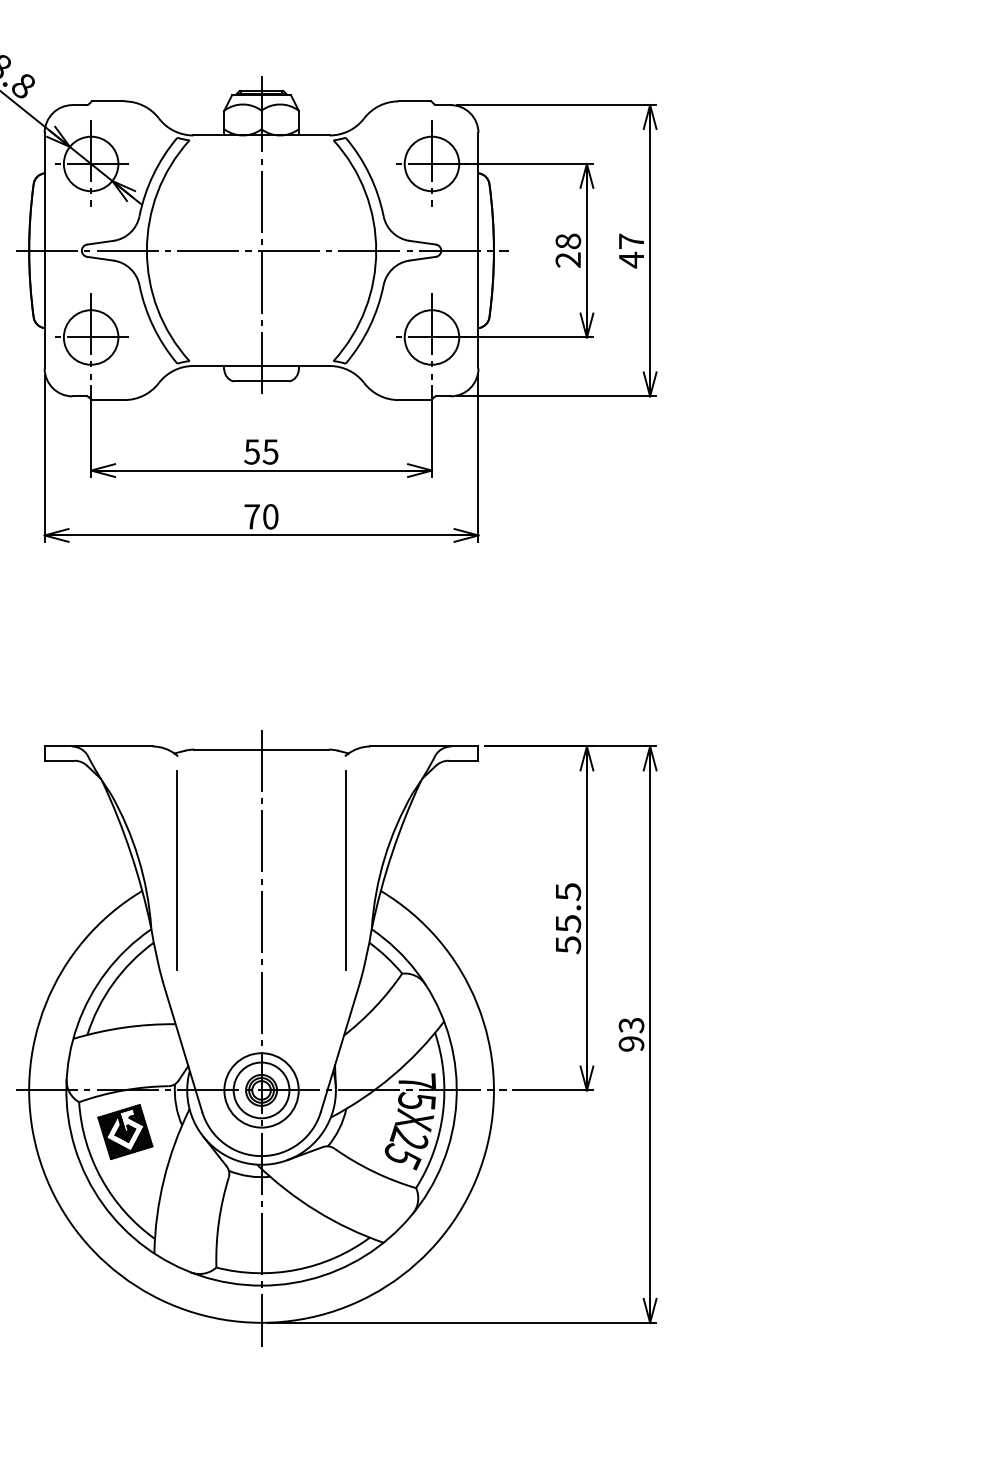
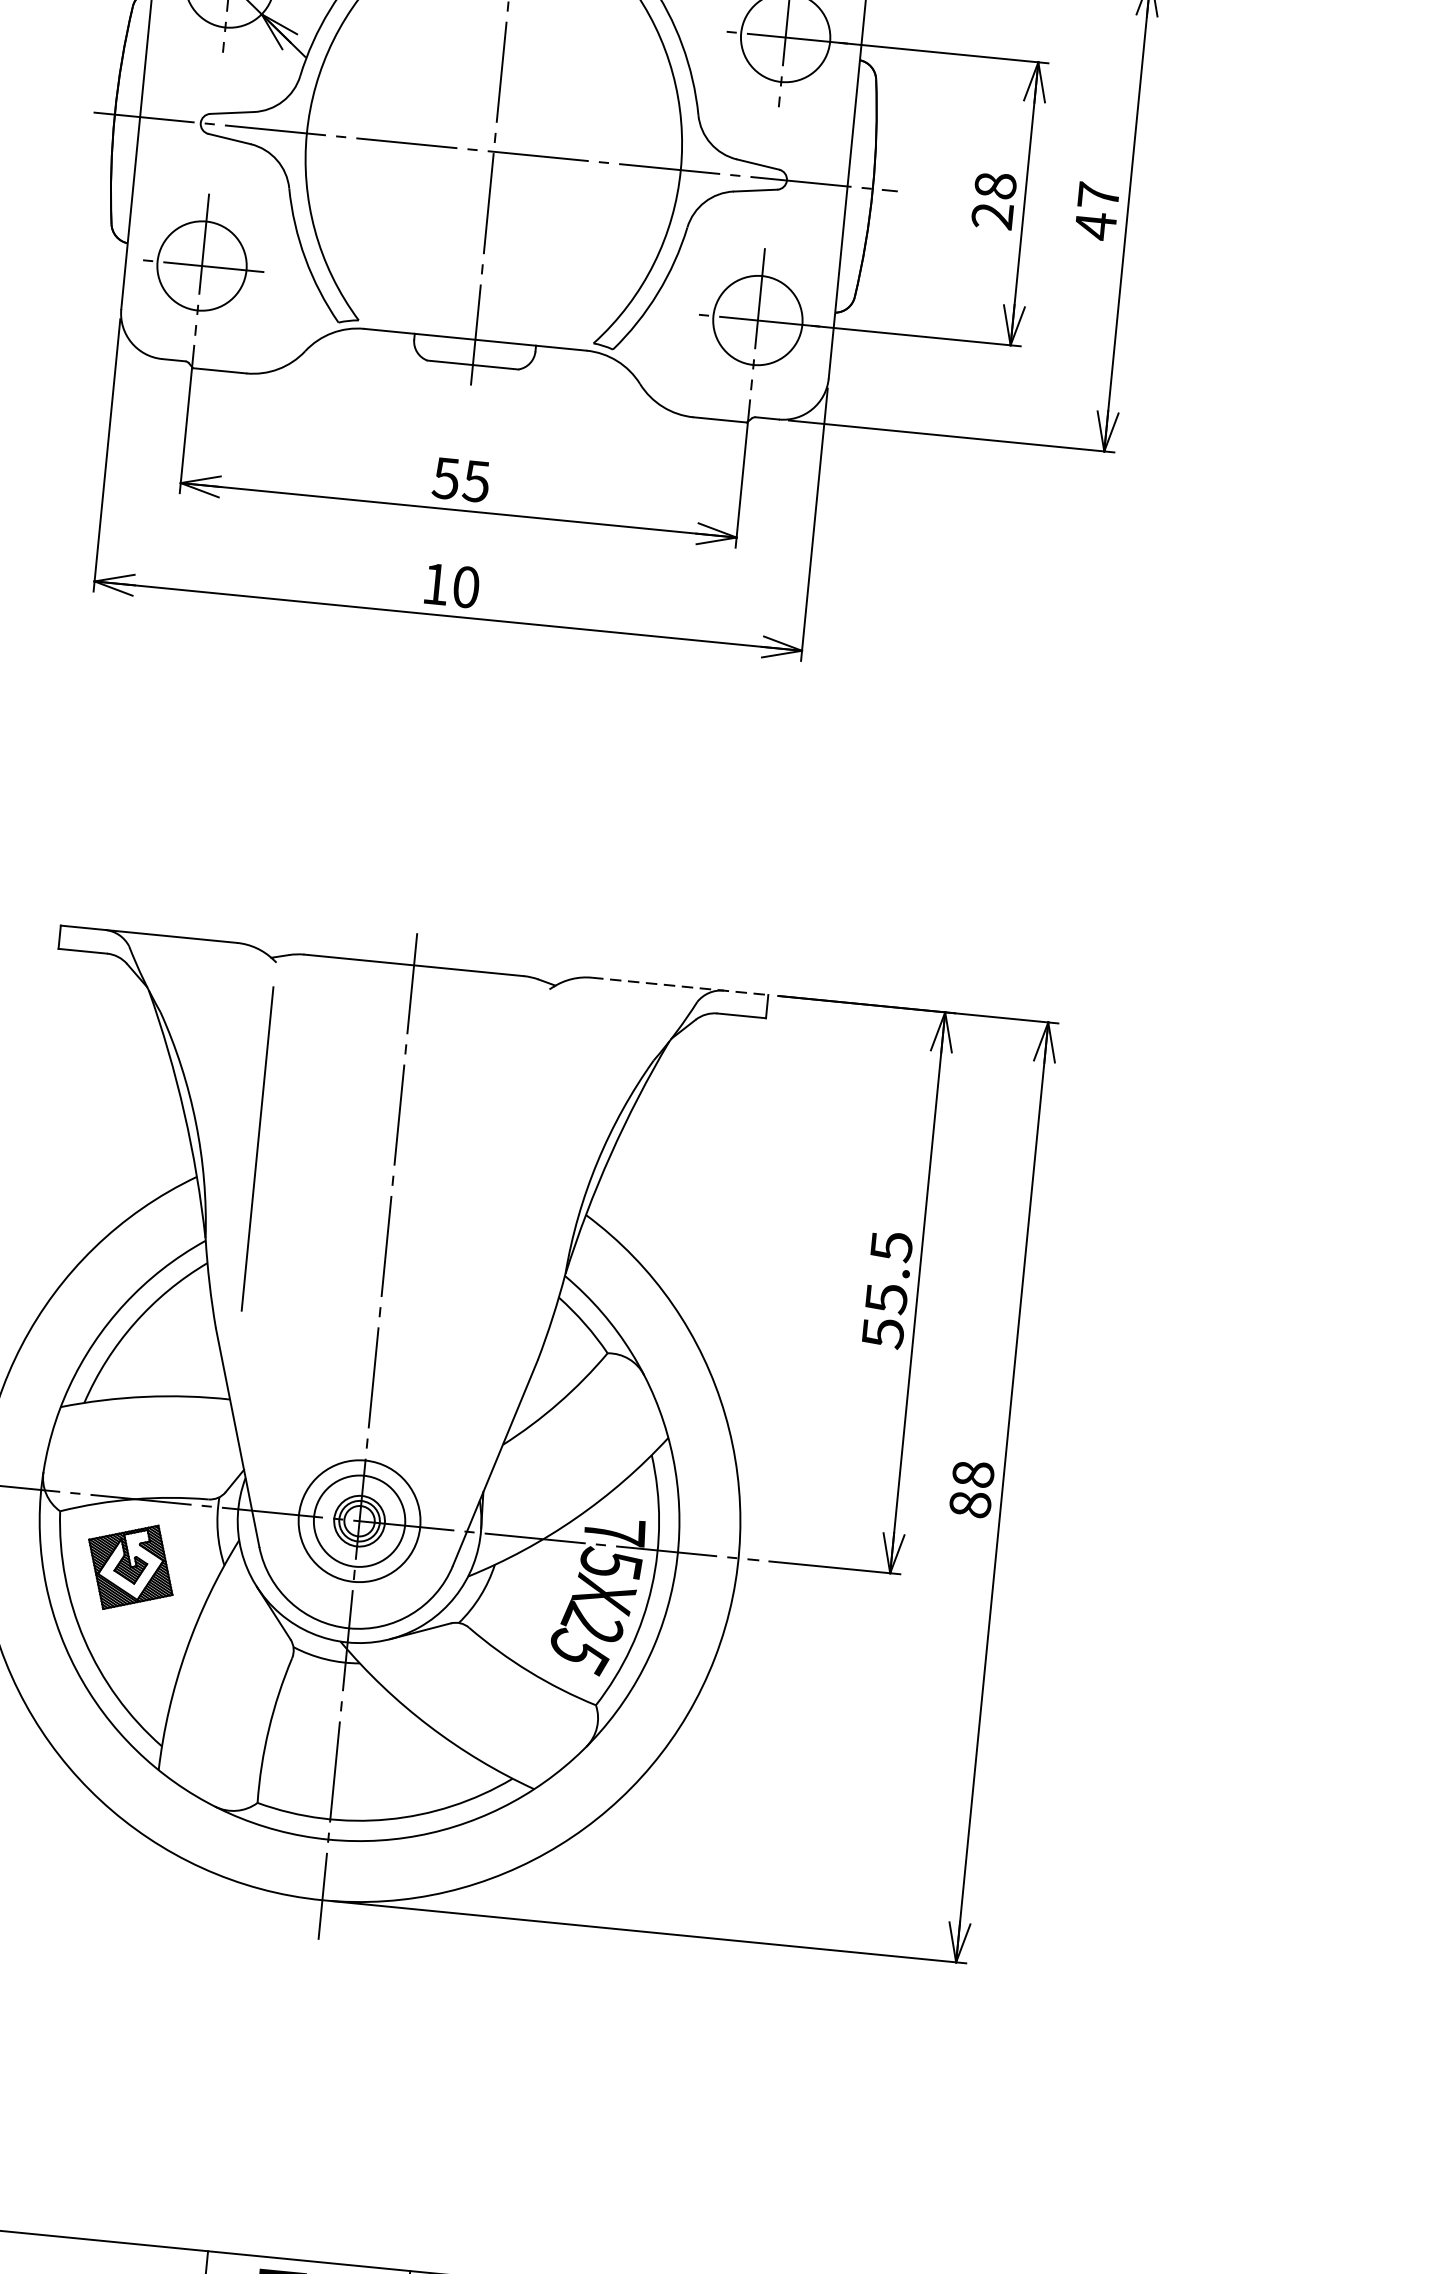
text: (251, 516) -> (434, 583), 70 -> 10
line: (424, 746) -> (680, 986), solid -> dashed
line: (345, 870) -> (531, 1175), removed
text: (631, 1034) -> (971, 1489), 93 -> 88

